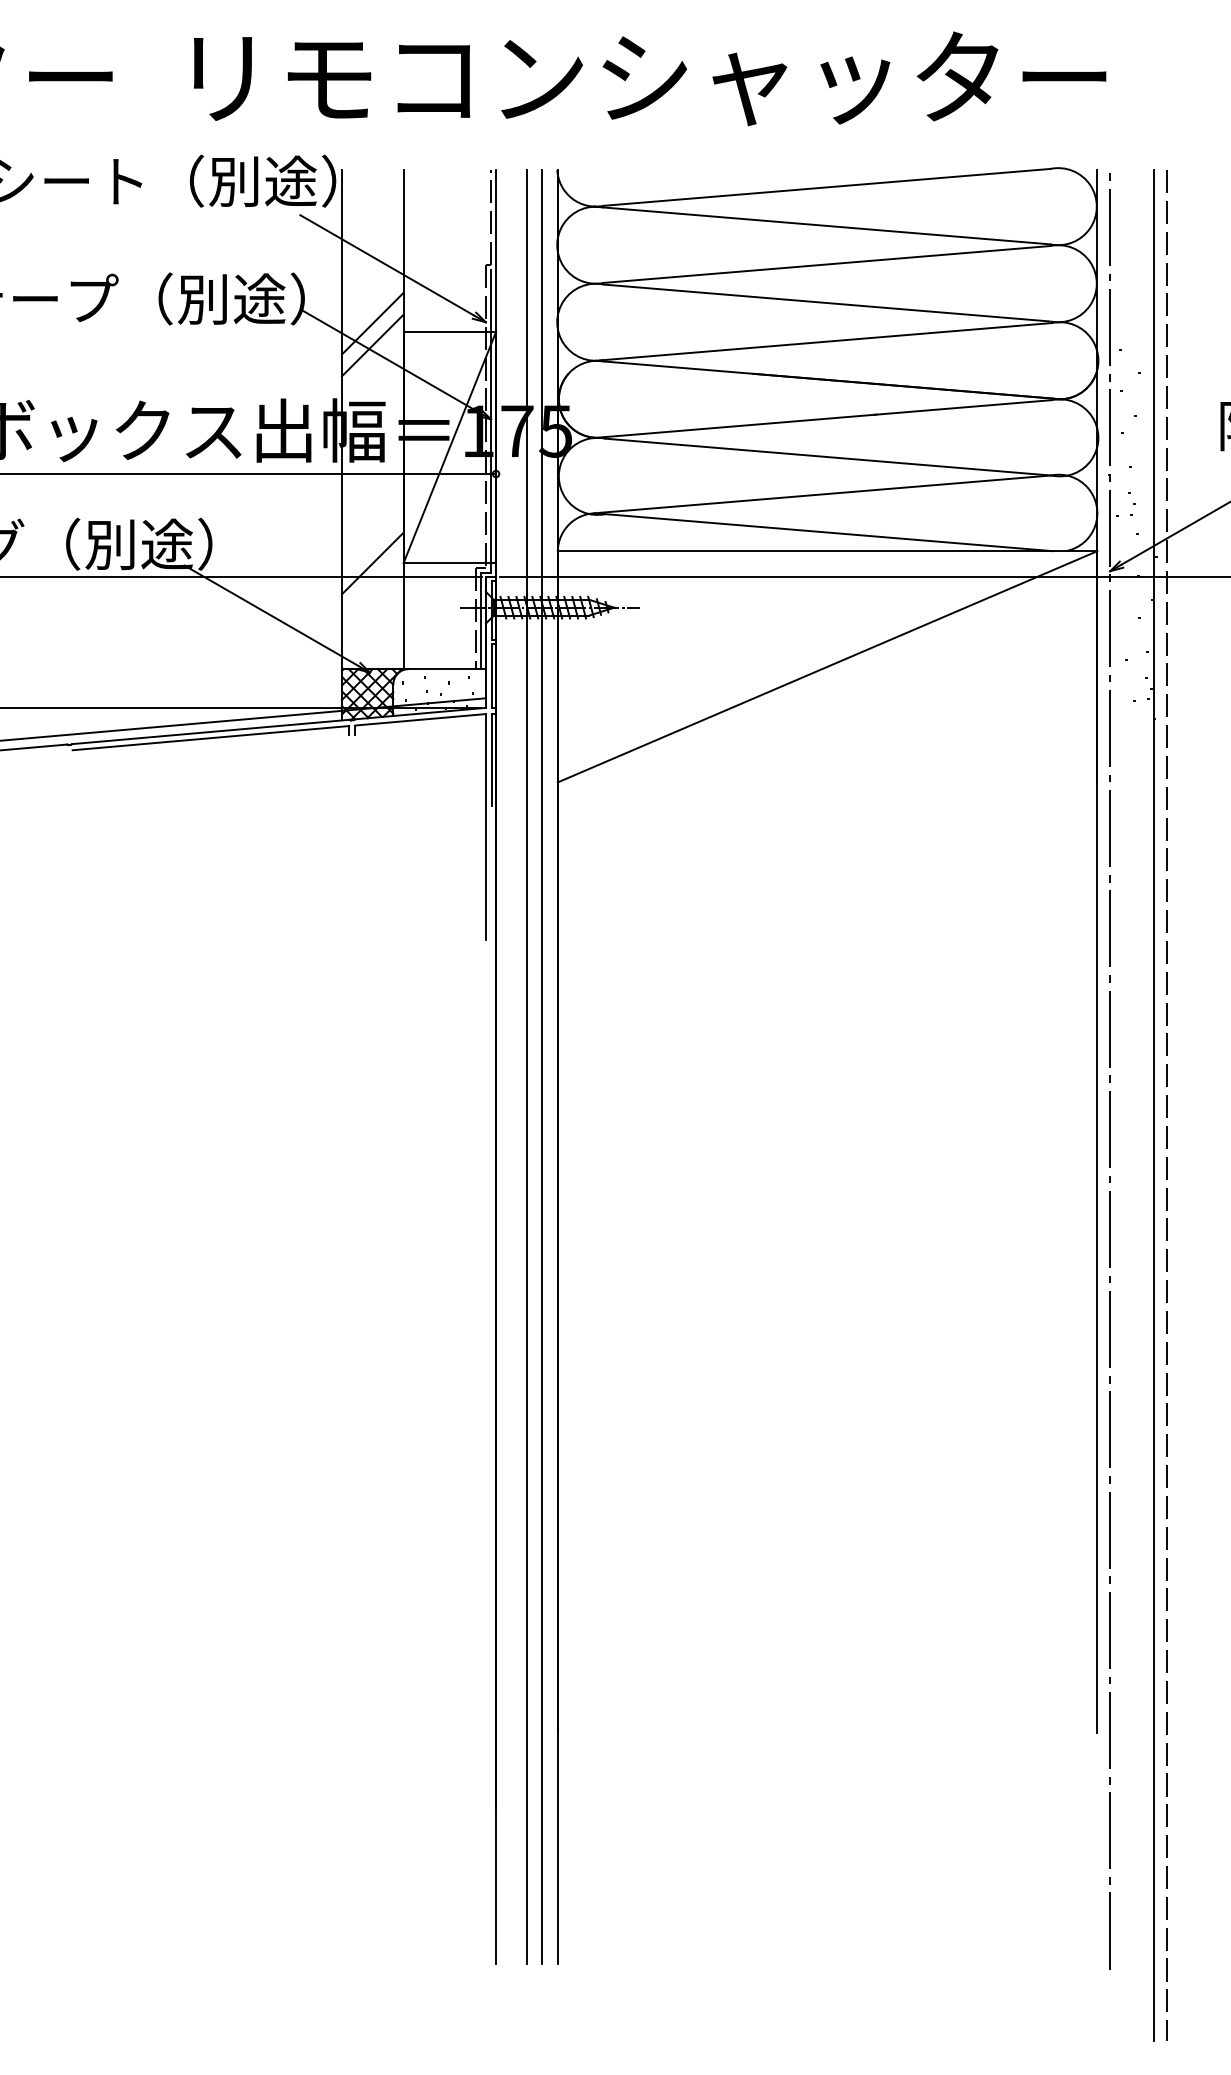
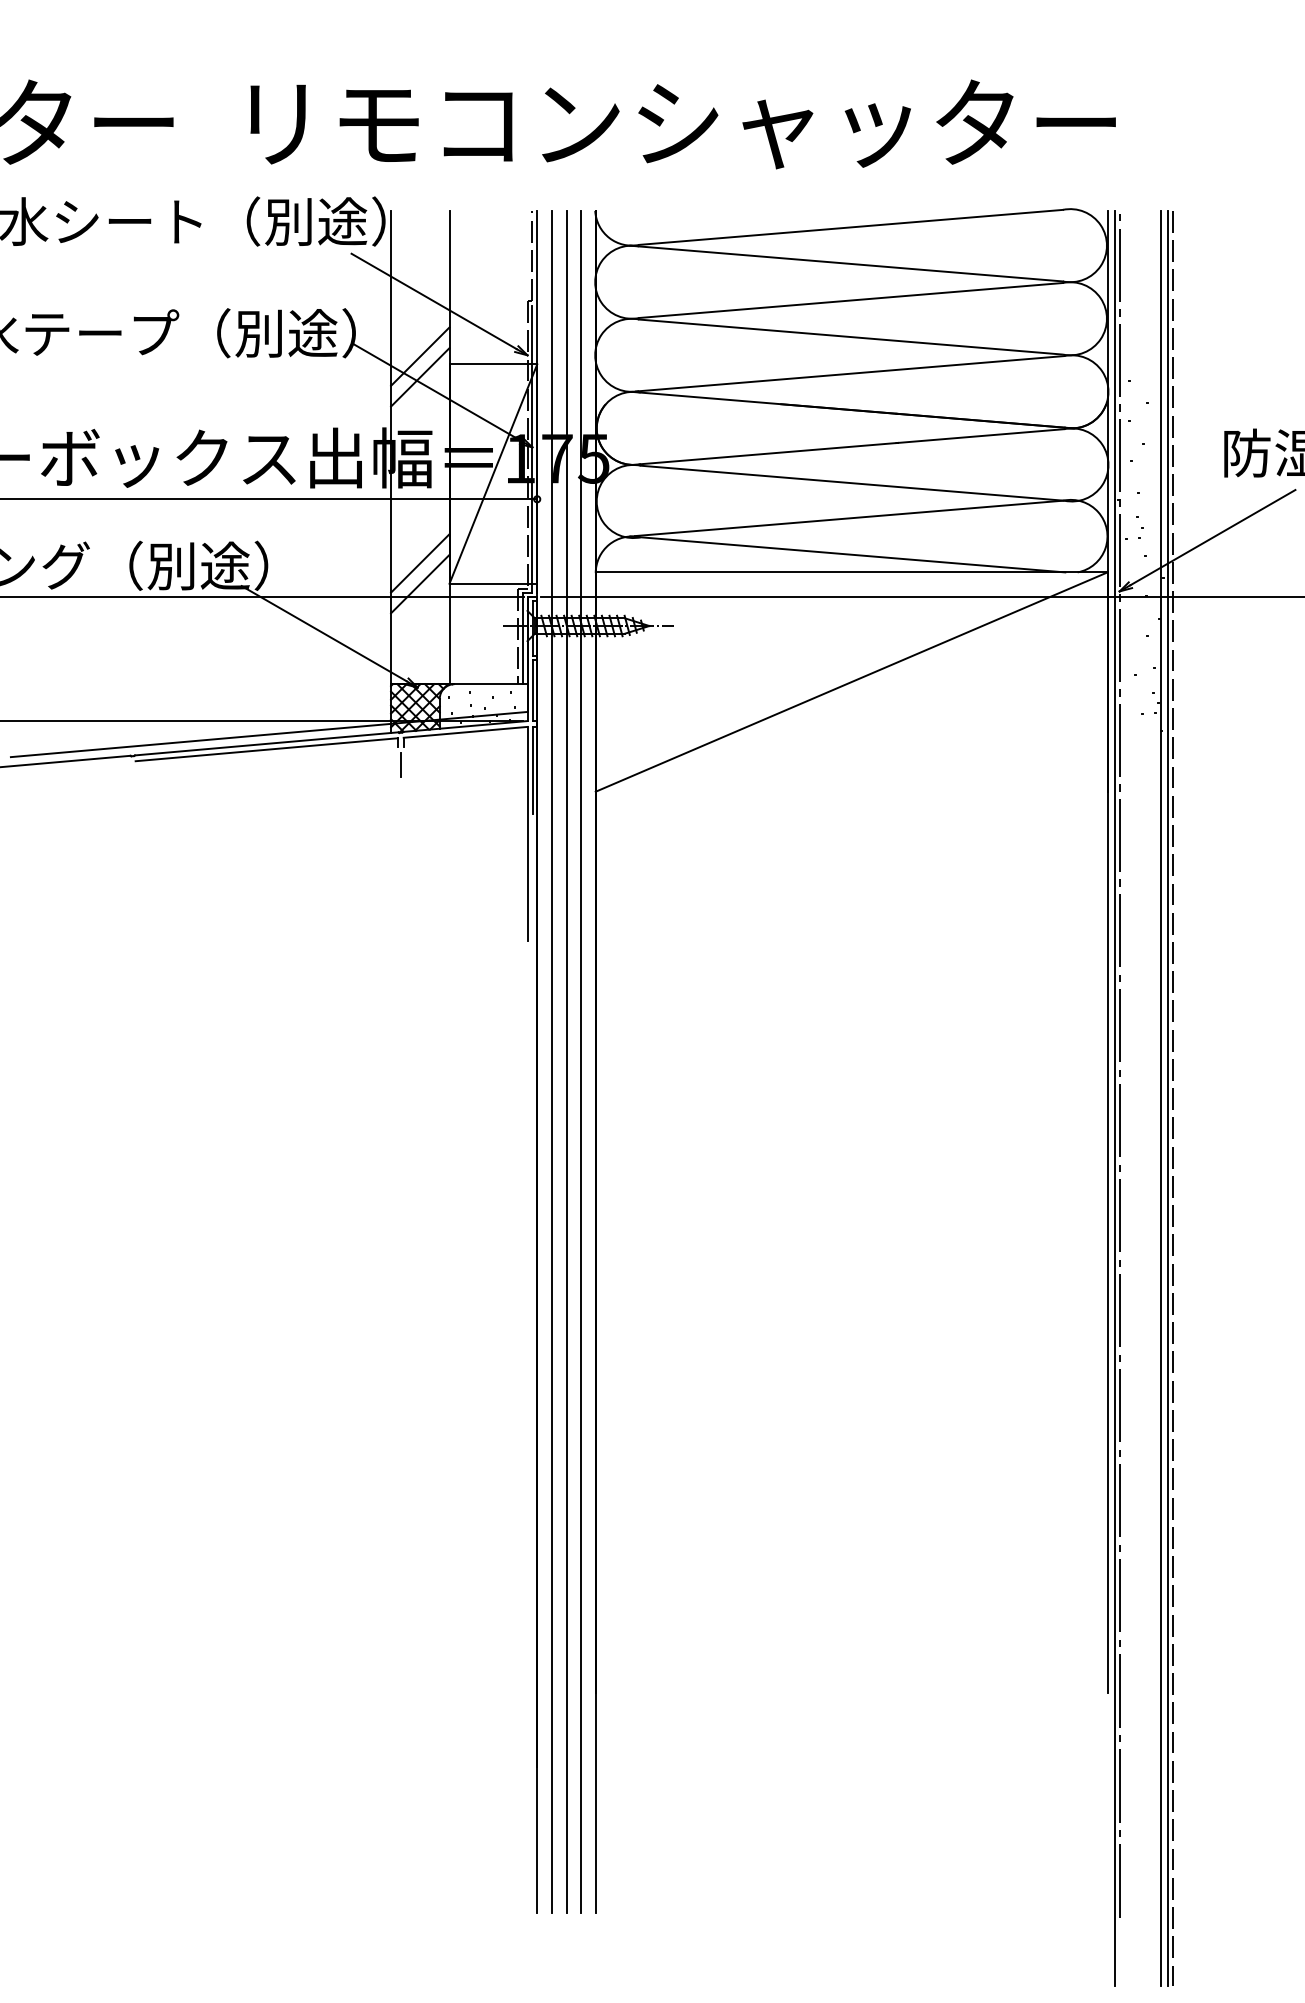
line: (373, 541) -> (420, 563), added
line: (351, 753) -> (400, 764), added
line: (511, 1066) -> (551, 1061), added
line: (1104, 1104) -> (1114, 1097), added
line: (1161, 1104) -> (1168, 1097), added

